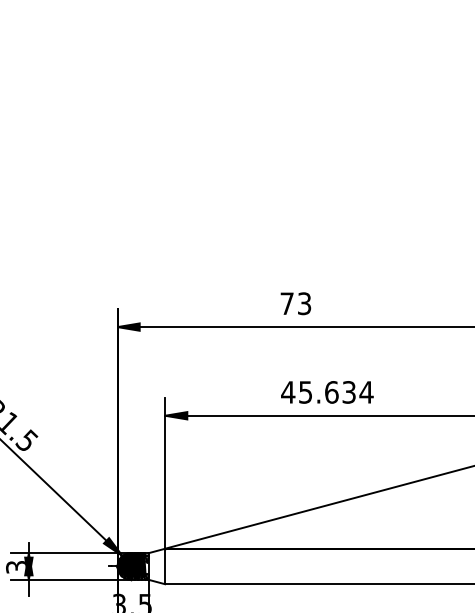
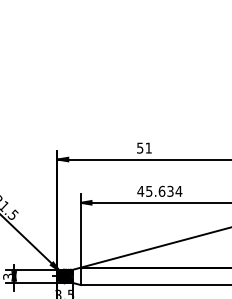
text: (295, 302) -> (144, 147), 73 -> 51

